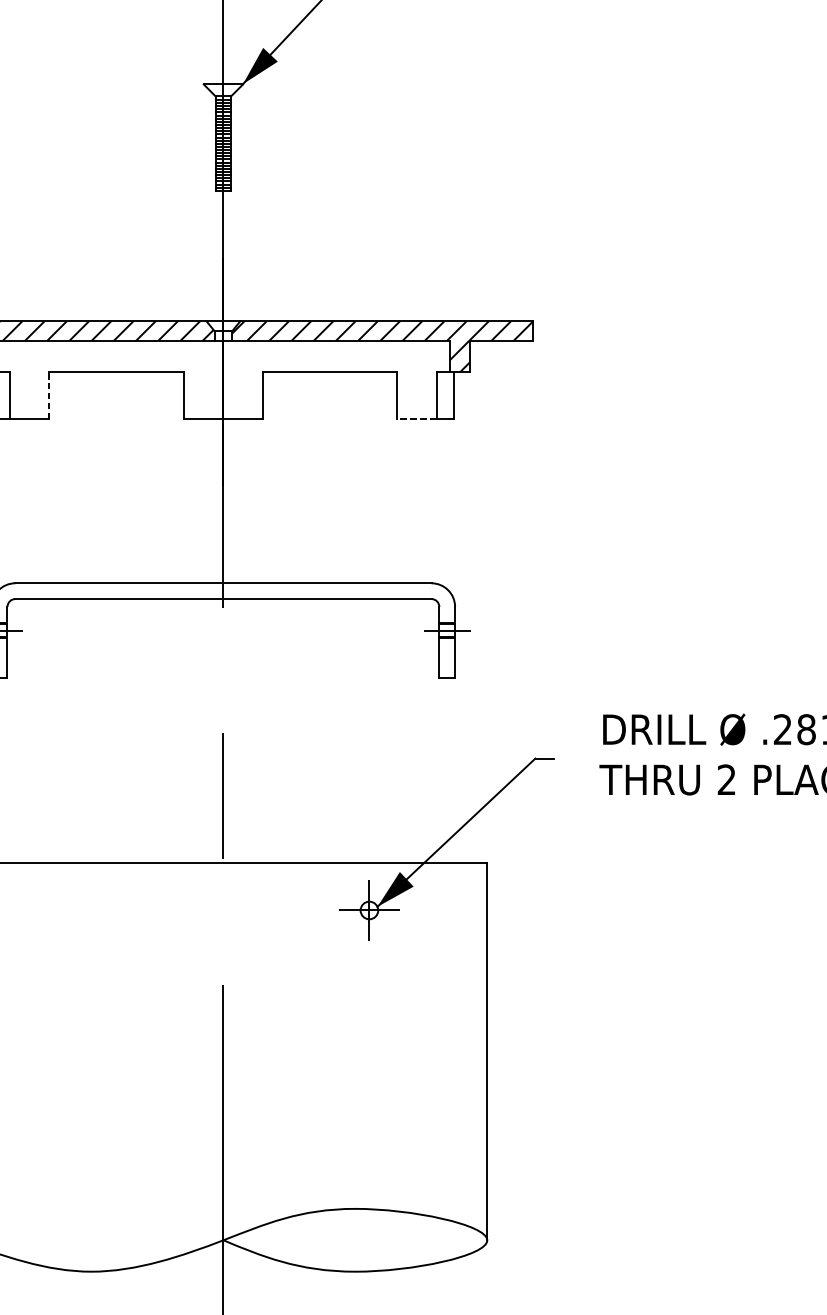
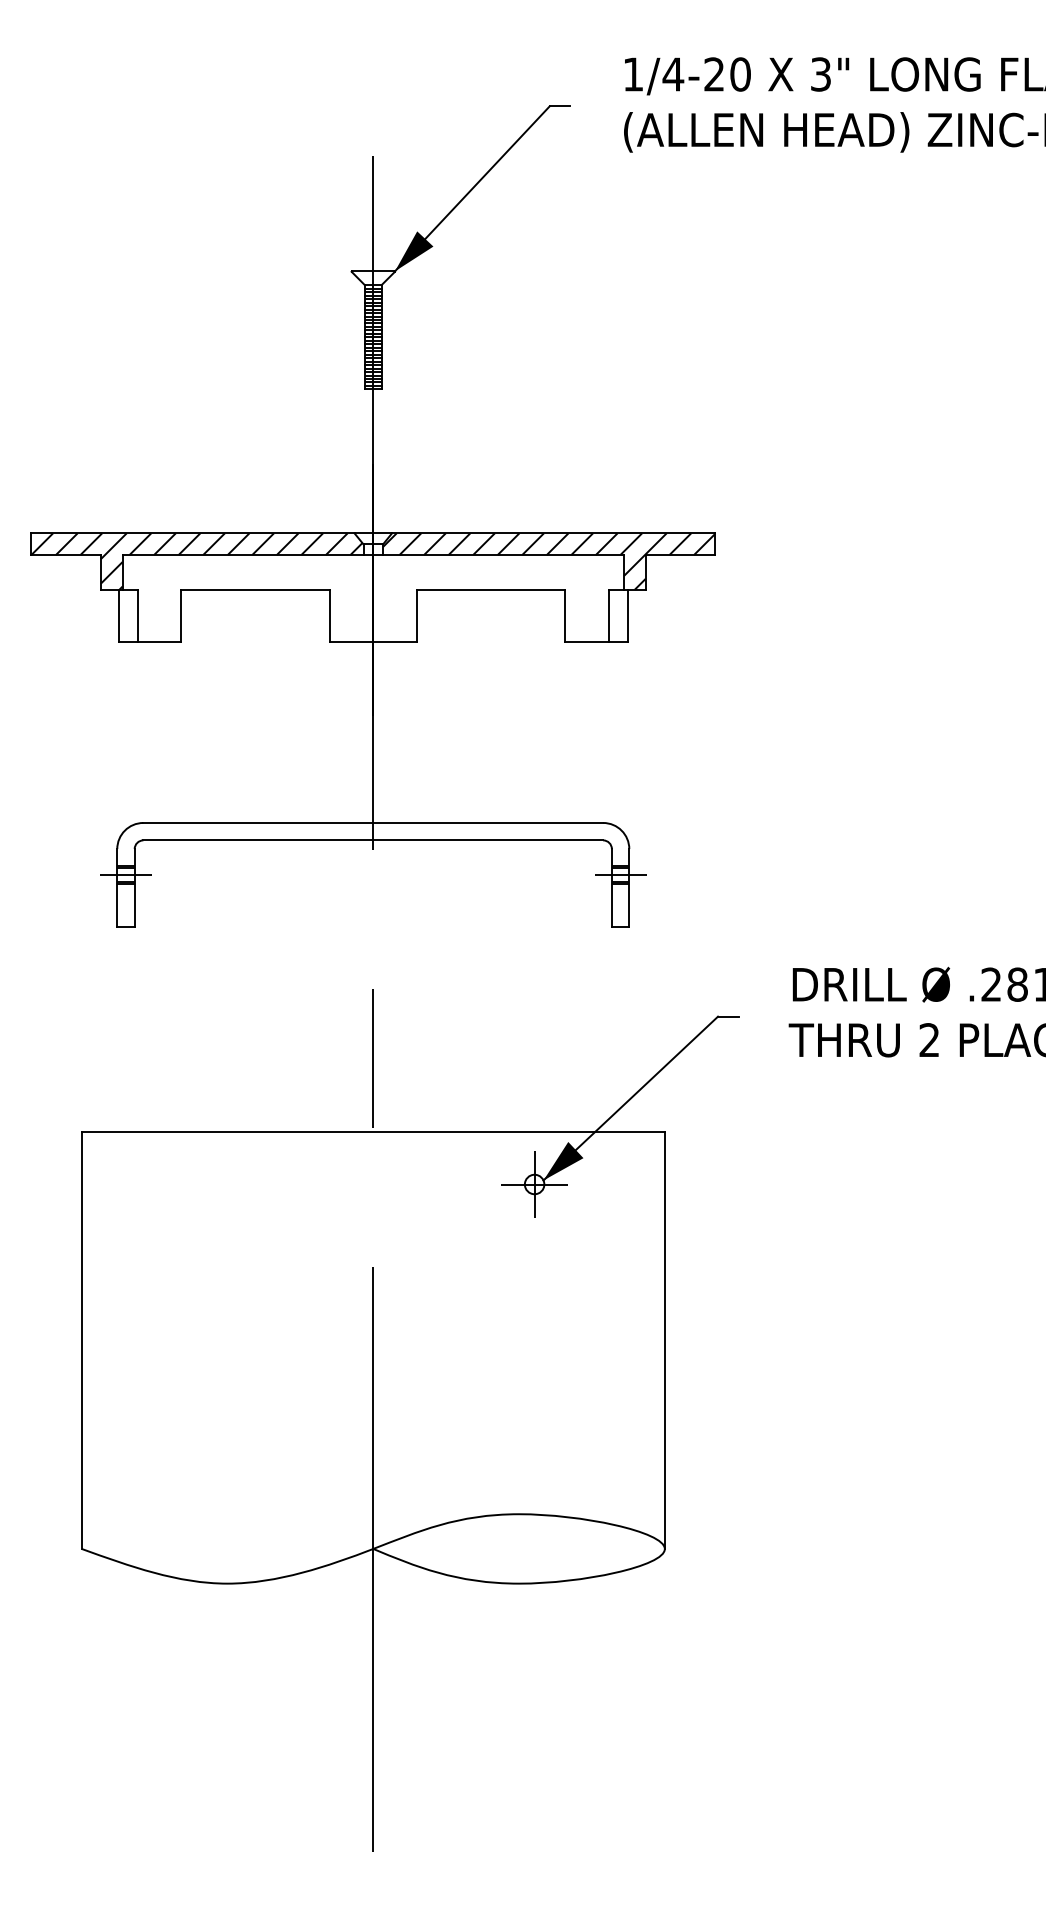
line: (49, 395) -> (181, 615), dashed -> solid
line: (417, 419) -> (587, 641), dashed -> solid

